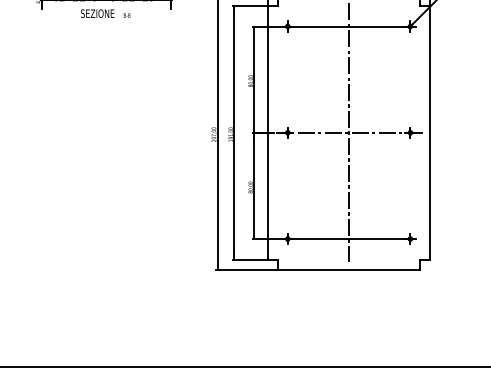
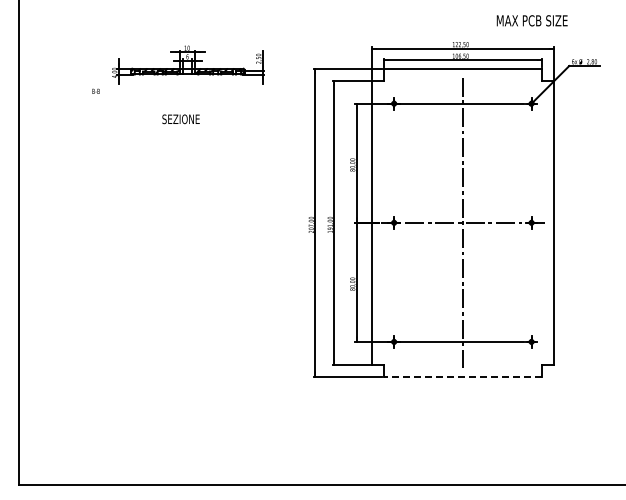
text: (97, 13) -> (180, 119), moved
text: (126, 14) -> (95, 90), moved
line: (348, 269) -> (462, 376), solid -> dashed

